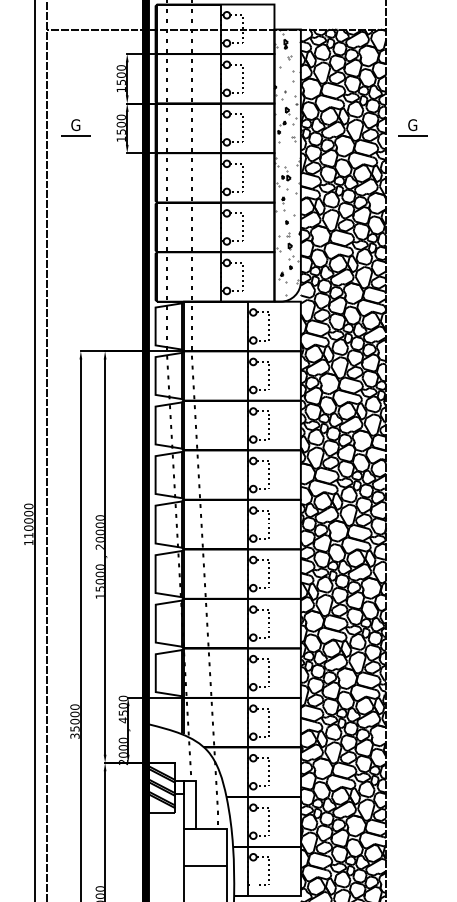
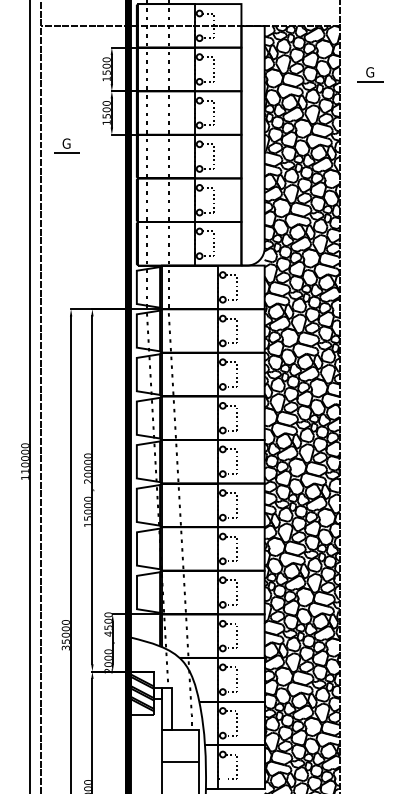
part: (75, 127) -> (66, 145), moved
part: (412, 127) -> (369, 74), moved
hatch: (287, 162) -> (252, 143), removed

